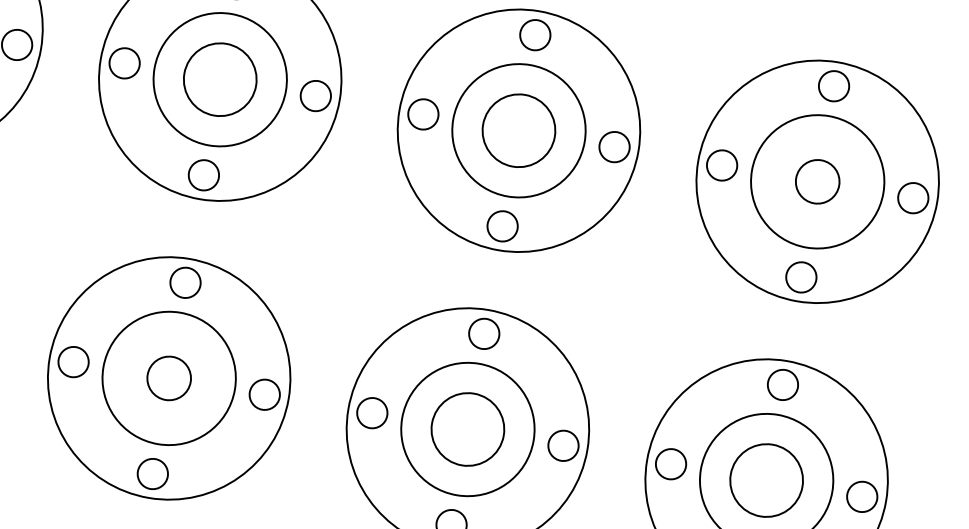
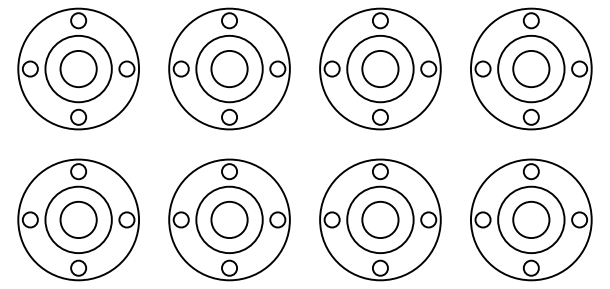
circle: (818, 180) -> (531, 68), size x1.67
circle: (169, 377) -> (229, 219), size x1.67

